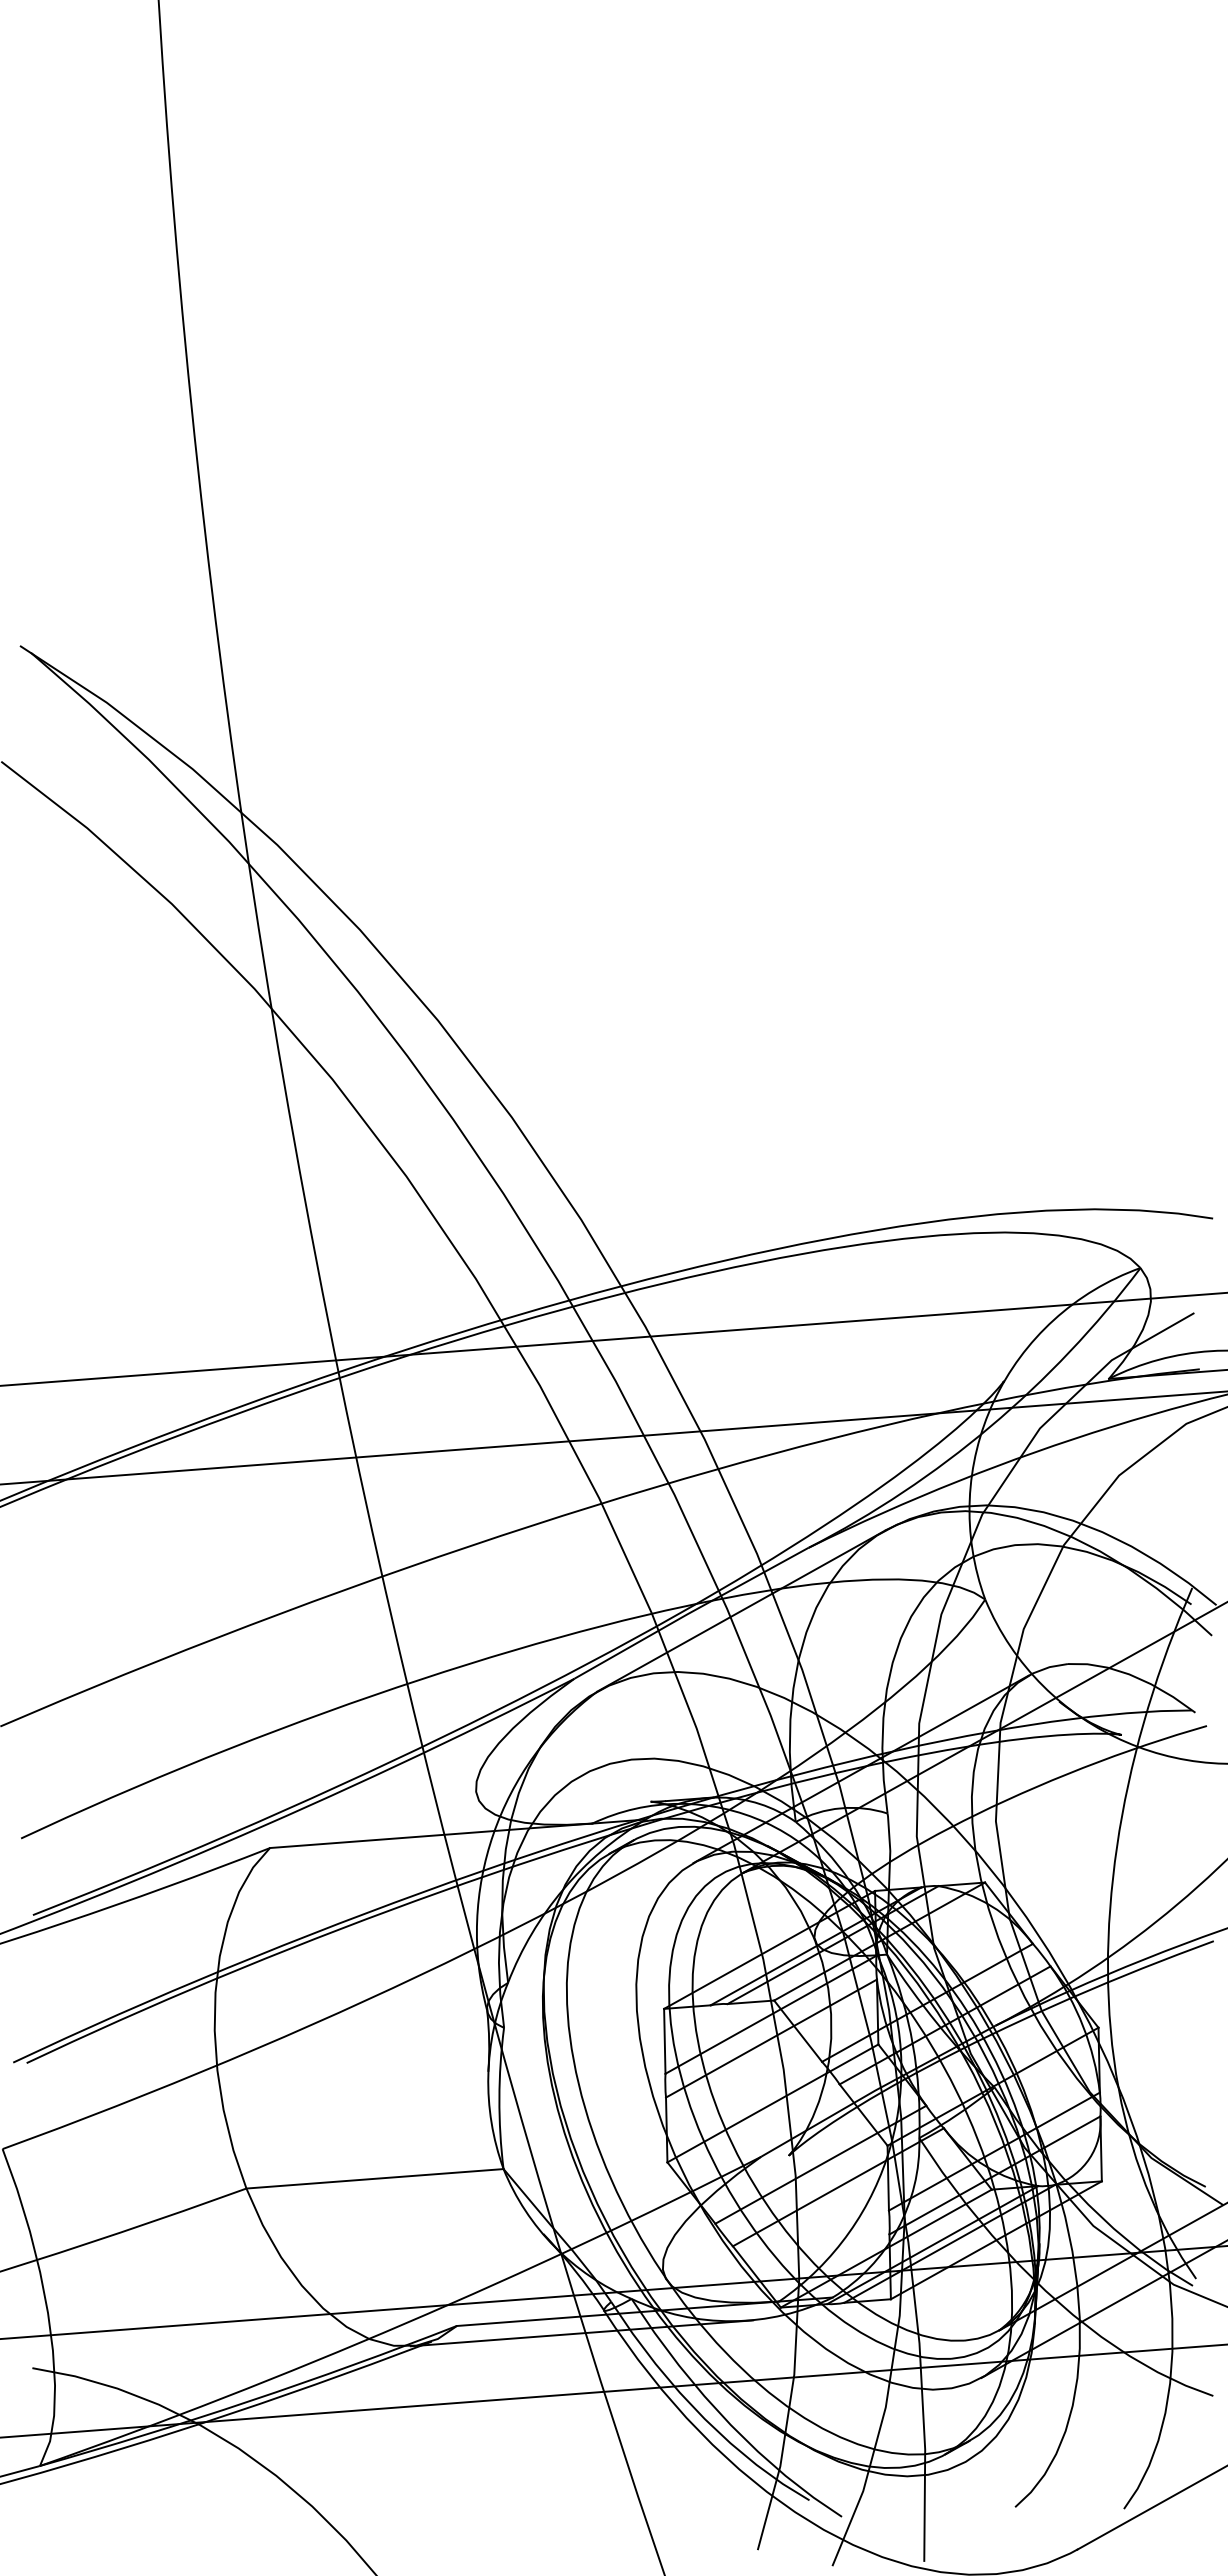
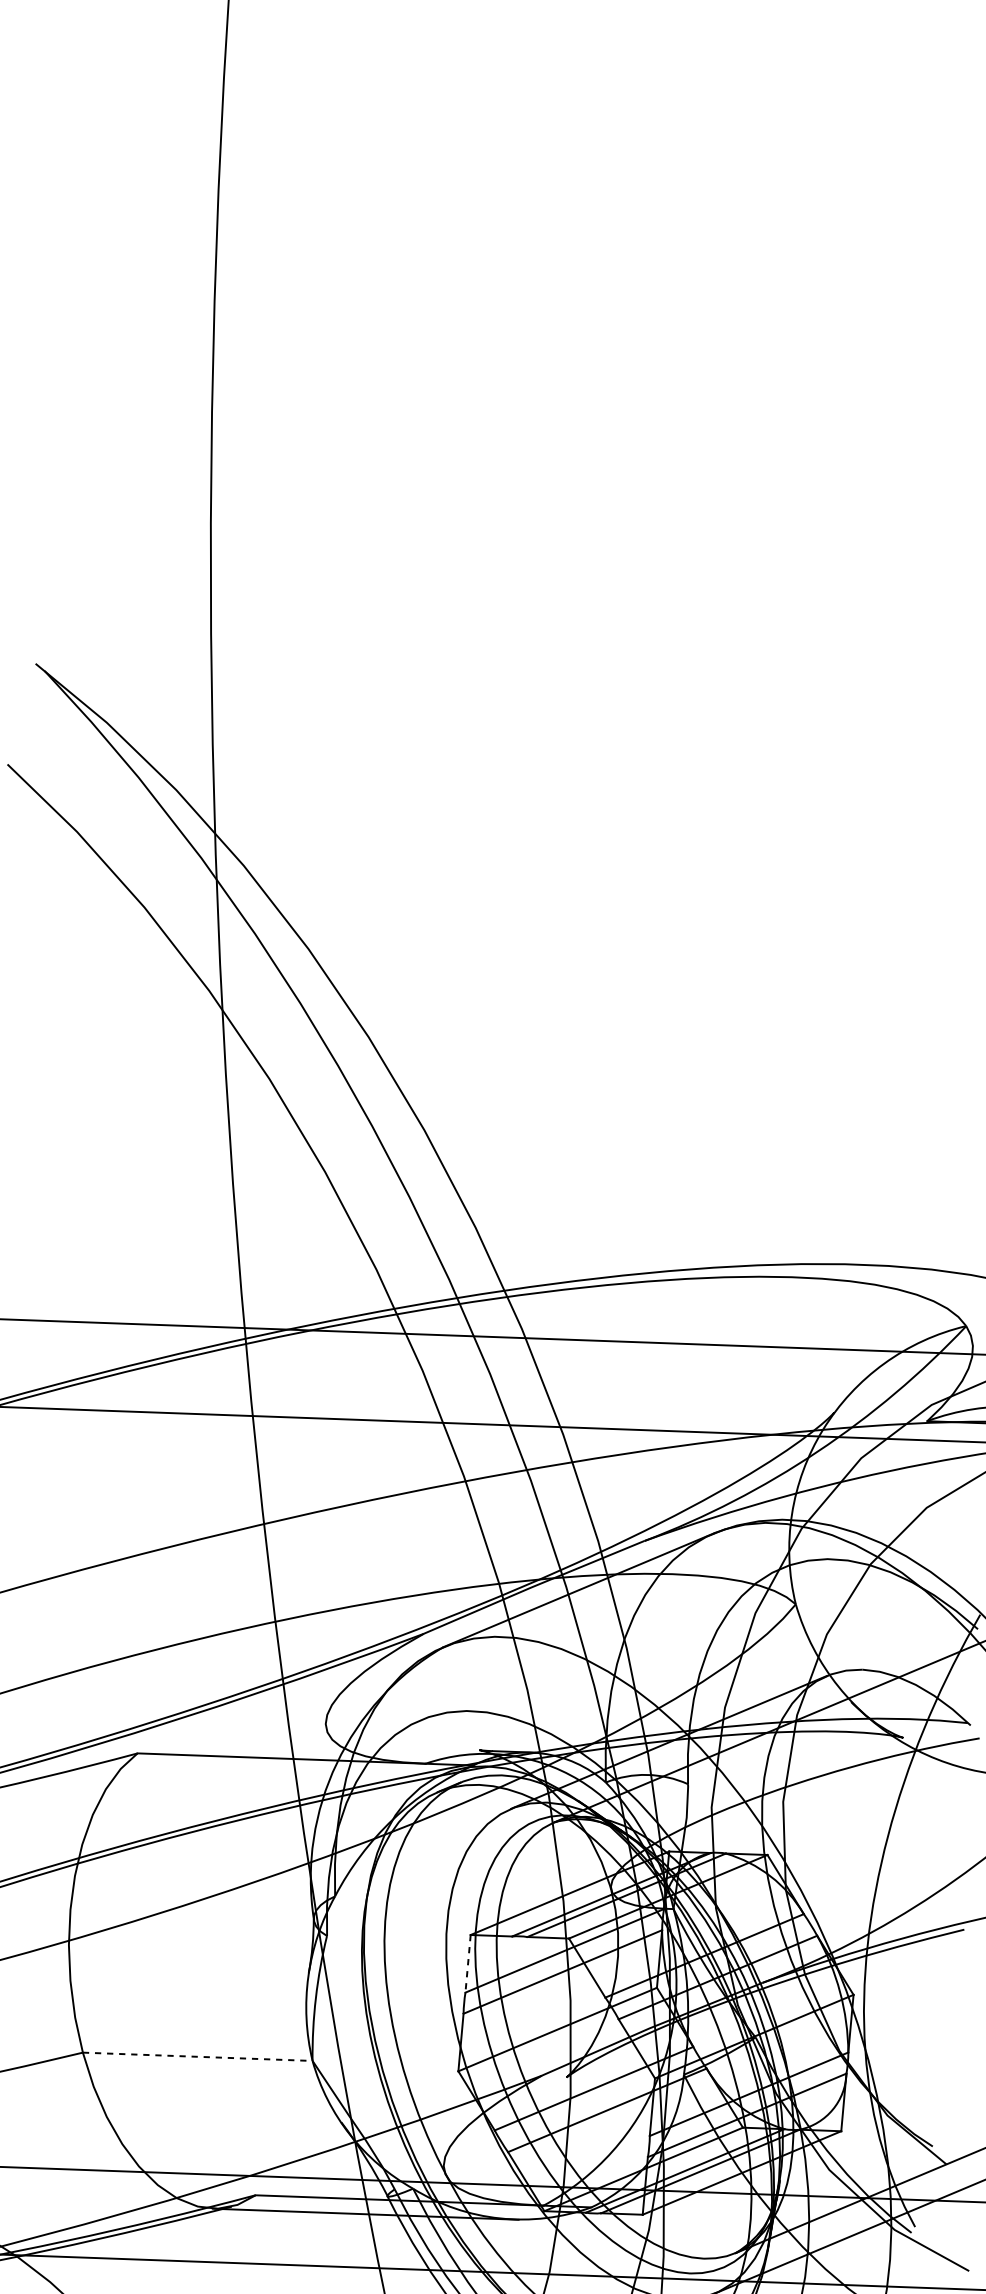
line: (664, 2041) -> (467, 1963), solid -> dashed
line: (375, 2178) -> (198, 2056), solid -> dashed

